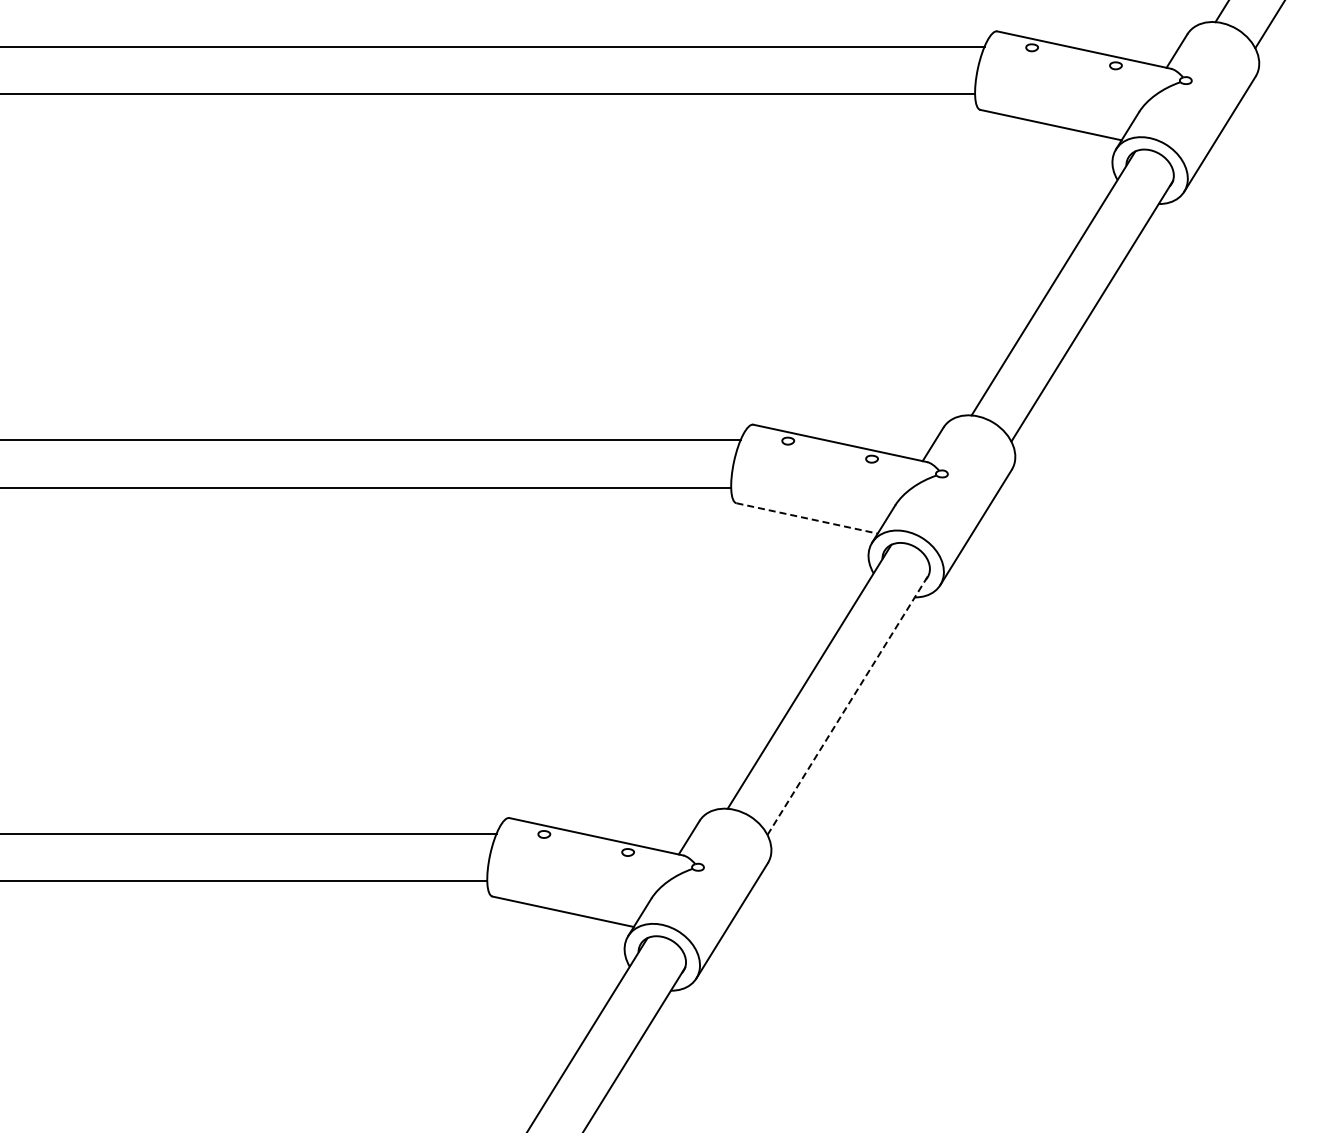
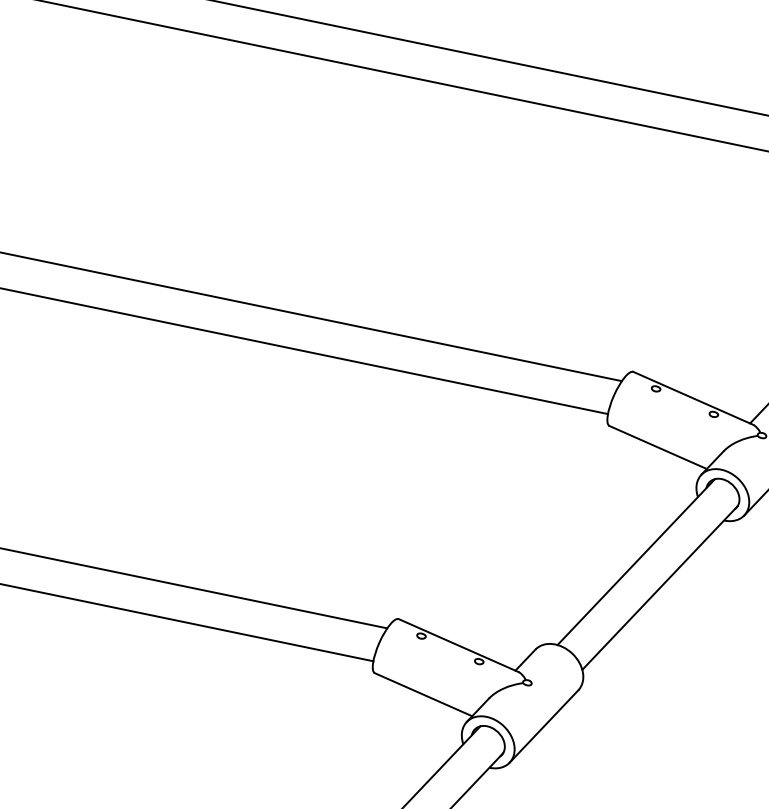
line: (807, 518) -> (658, 447), dashed -> solid
line: (848, 704) -> (660, 587), dashed -> solid

